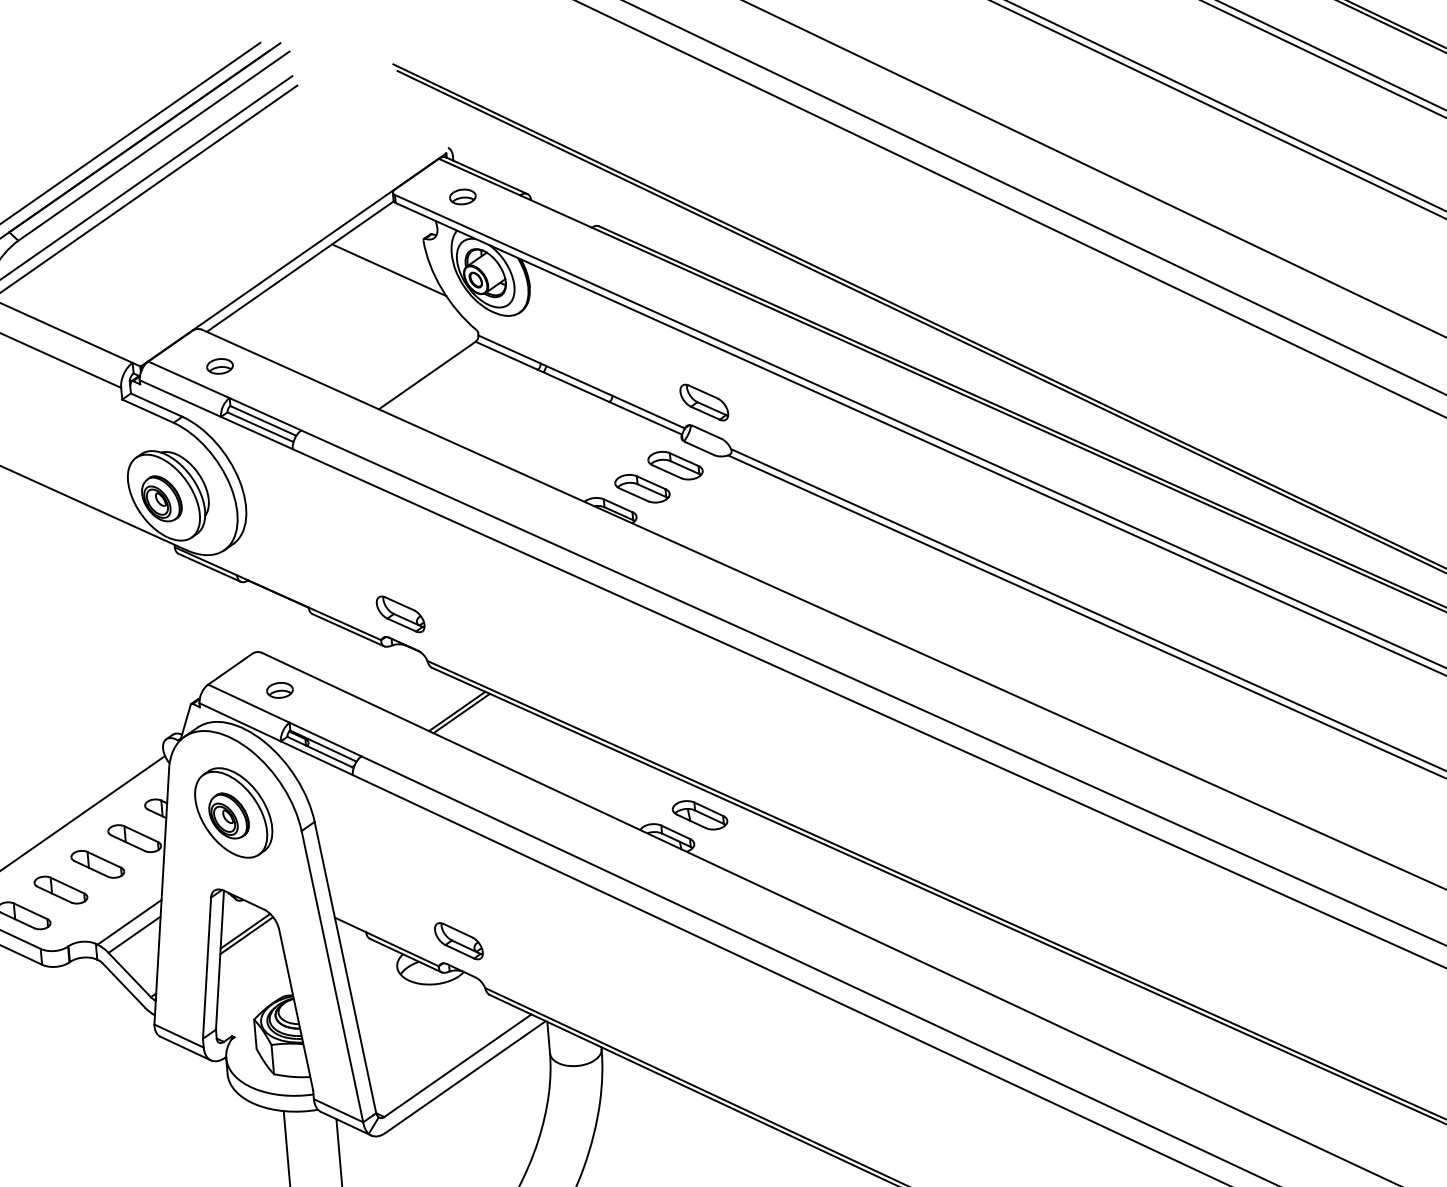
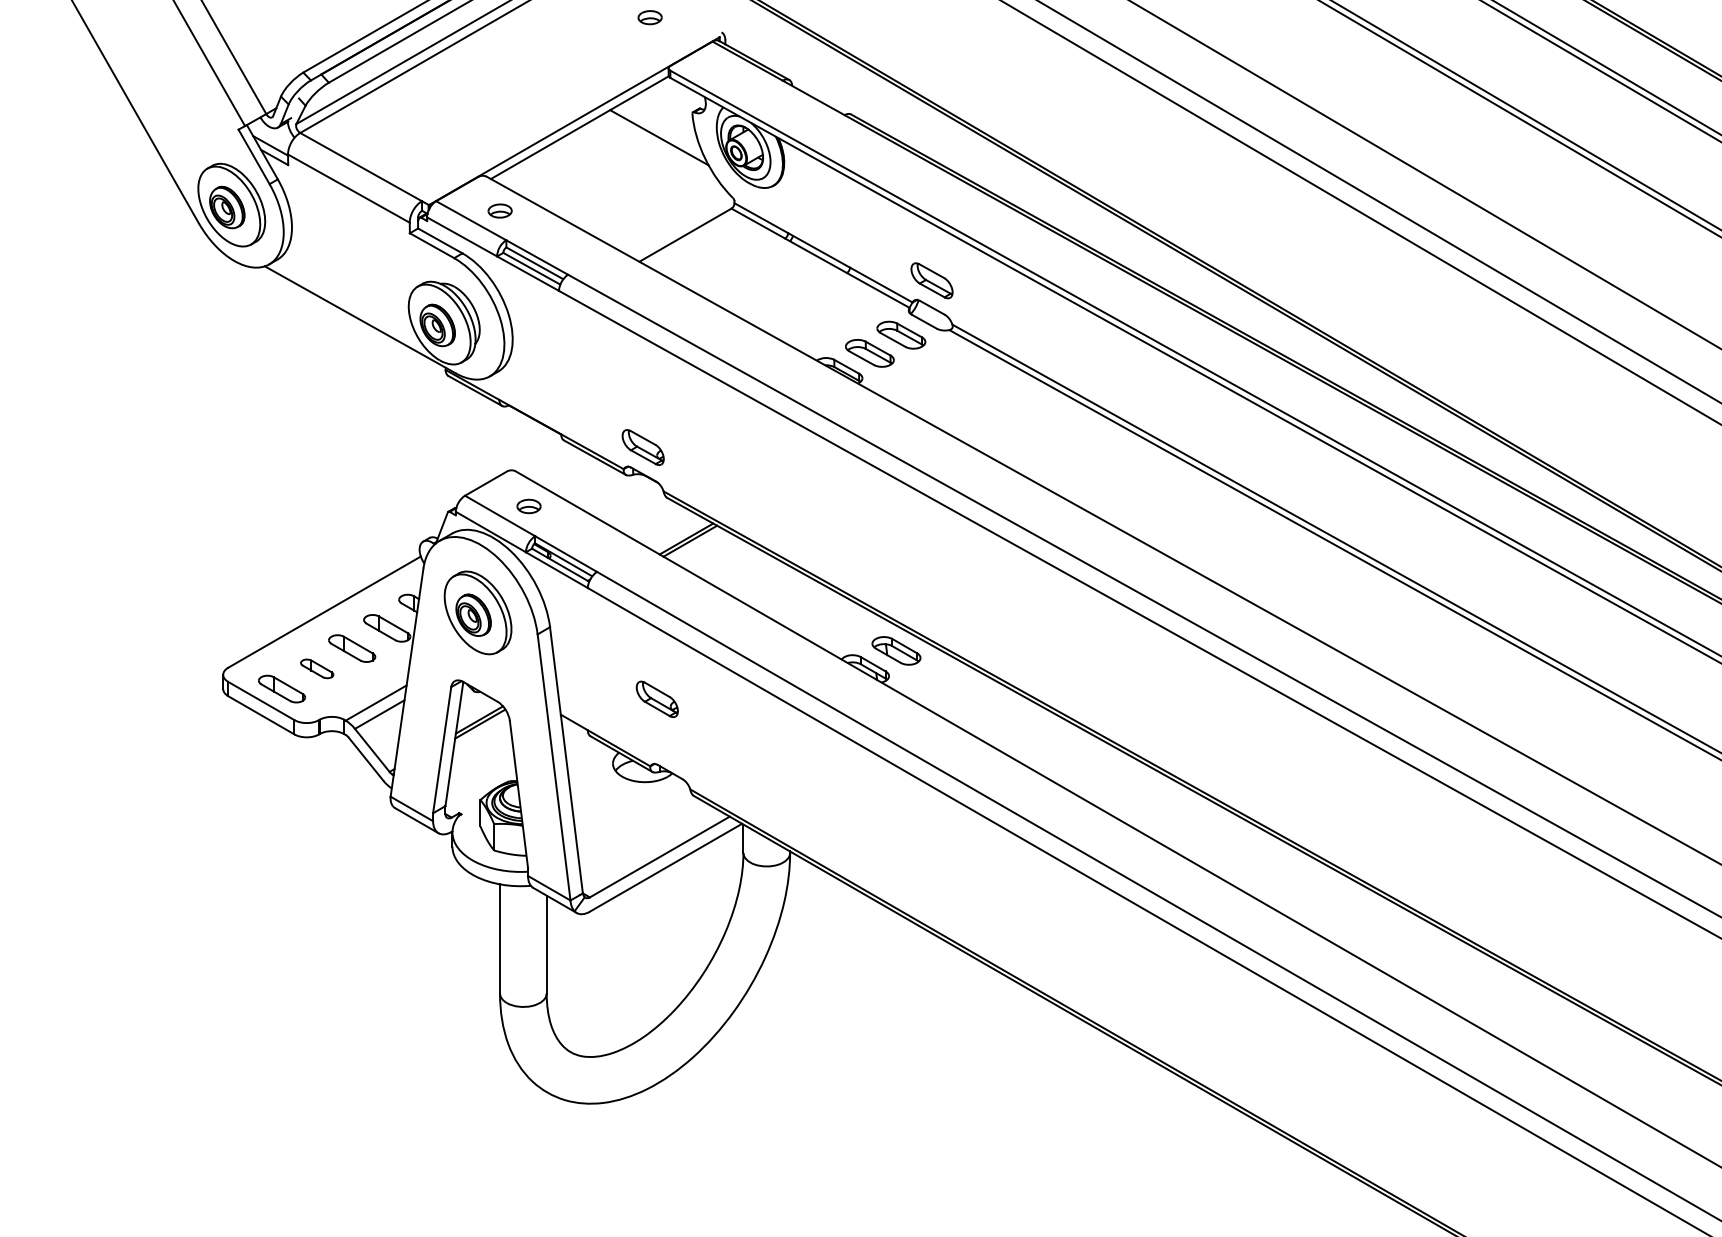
part: (462, 196) -> (649, 17), moved
part: (61, 889) -> (317, 668), size x0.7
part: (458, 941) -> (656, 699), moved

